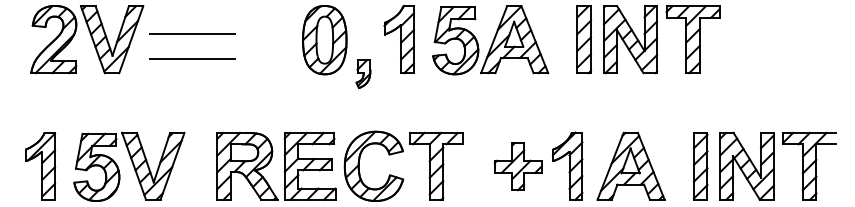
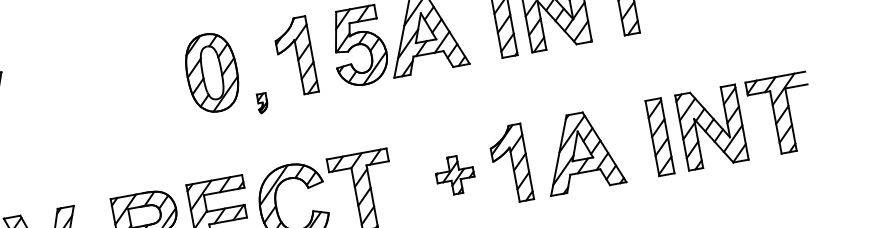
line: (192, 34) -> (62, 93), removed
line: (192, 59) -> (67, 121), removed
part: (363, 74) -> (262, 103), size x0.6
part: (517, 166) -> (454, 174), size x0.7

